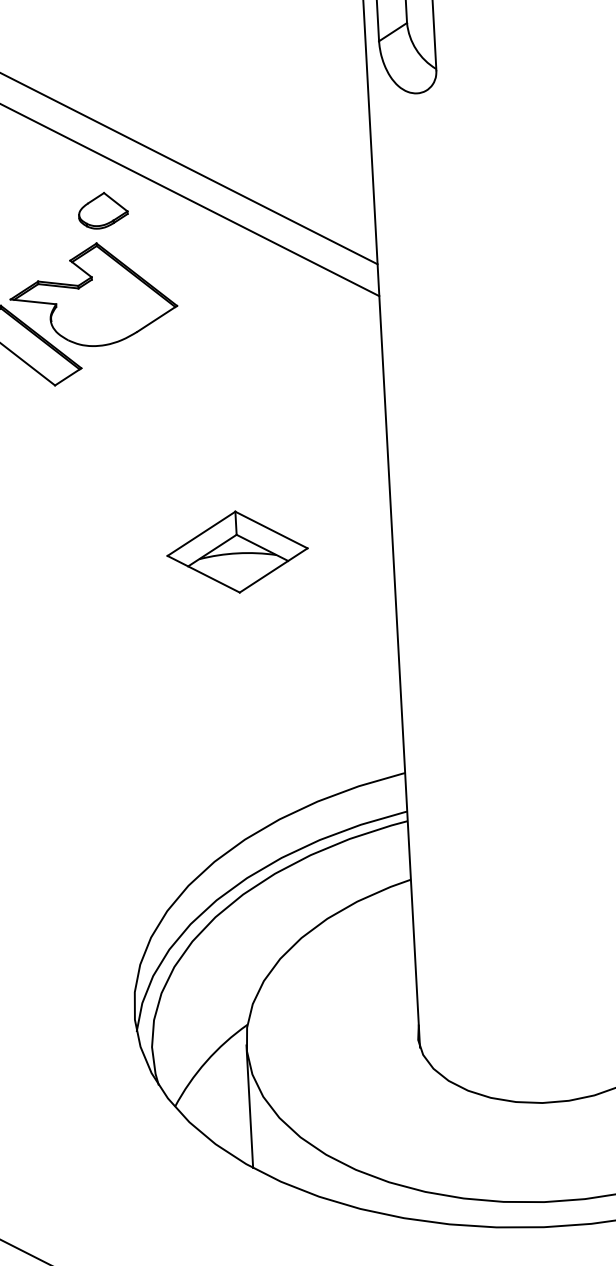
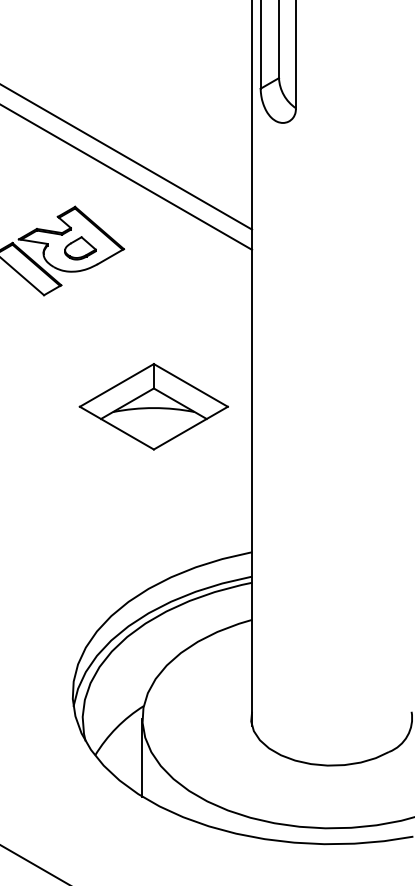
part: (103, 210) -> (80, 248), moved
part: (237, 551) -> (153, 406), size x1.67

